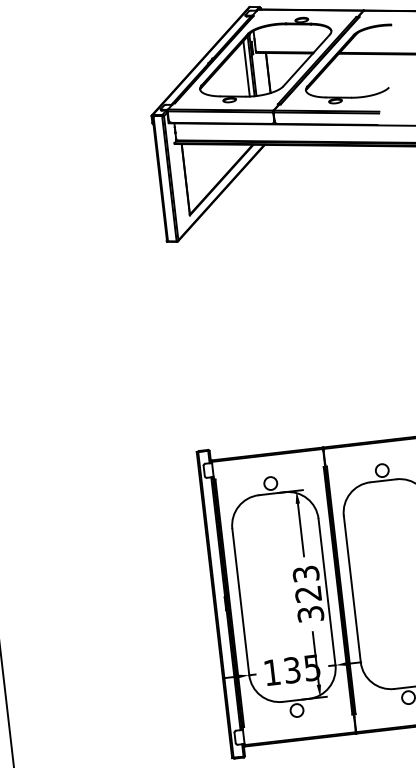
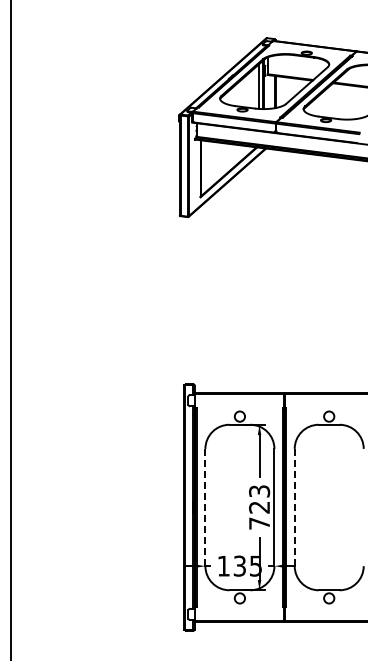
line: (352, 589) -> (294, 507), solid -> dashed
line: (240, 601) -> (205, 507), solid -> dashed
text: (310, 614) -> (259, 523), 323 -> 723

